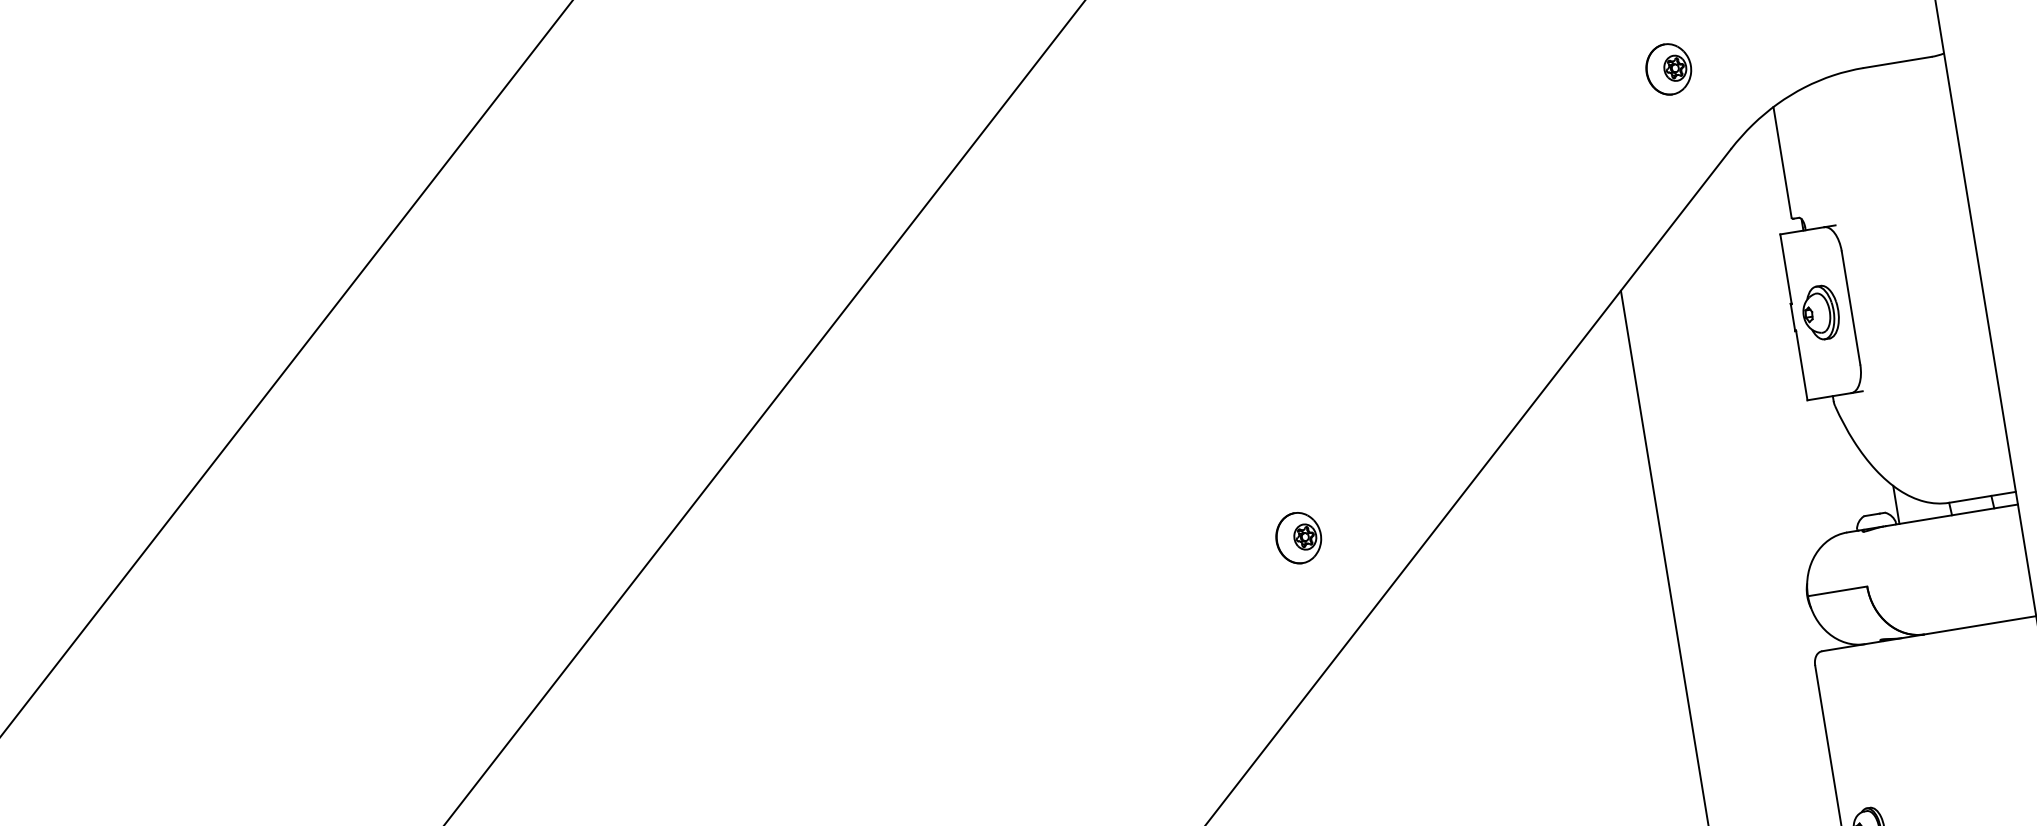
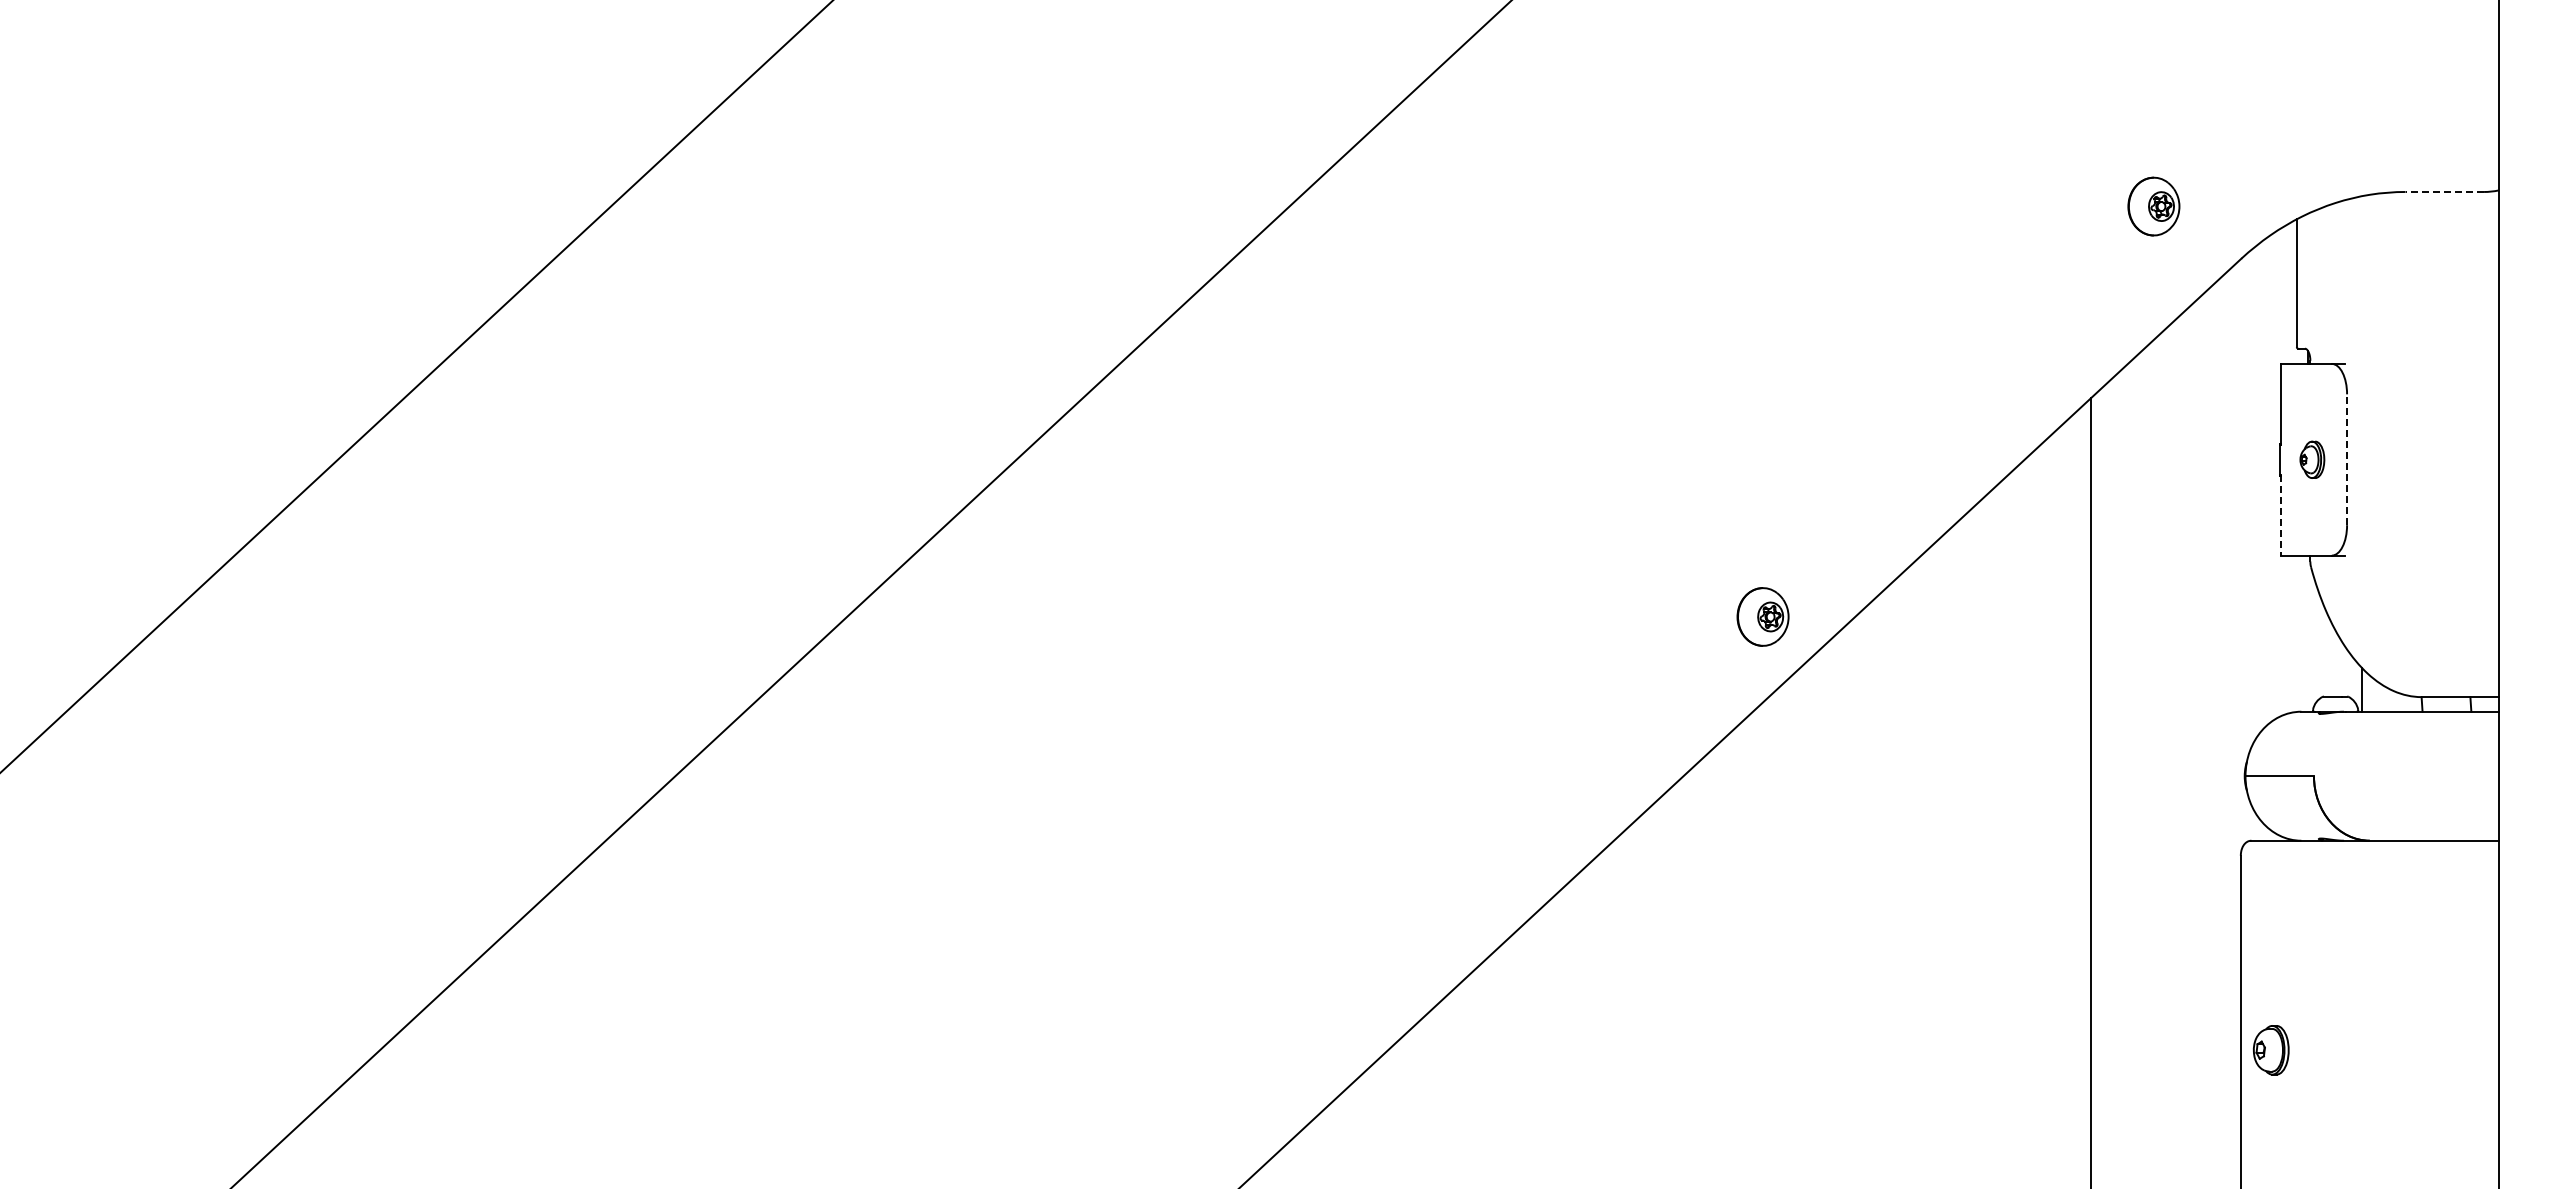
line: (1897, 62) -> (2444, 191), solid -> dashed
part: (1668, 69) -> (2153, 206), moved
line: (1851, 307) -> (2347, 459), solid -> dashed
part: (1821, 312) -> (2312, 459), size x0.6
line: (1802, 365) -> (2281, 515), solid -> dashed
part: (1298, 537) -> (1762, 616), moved

